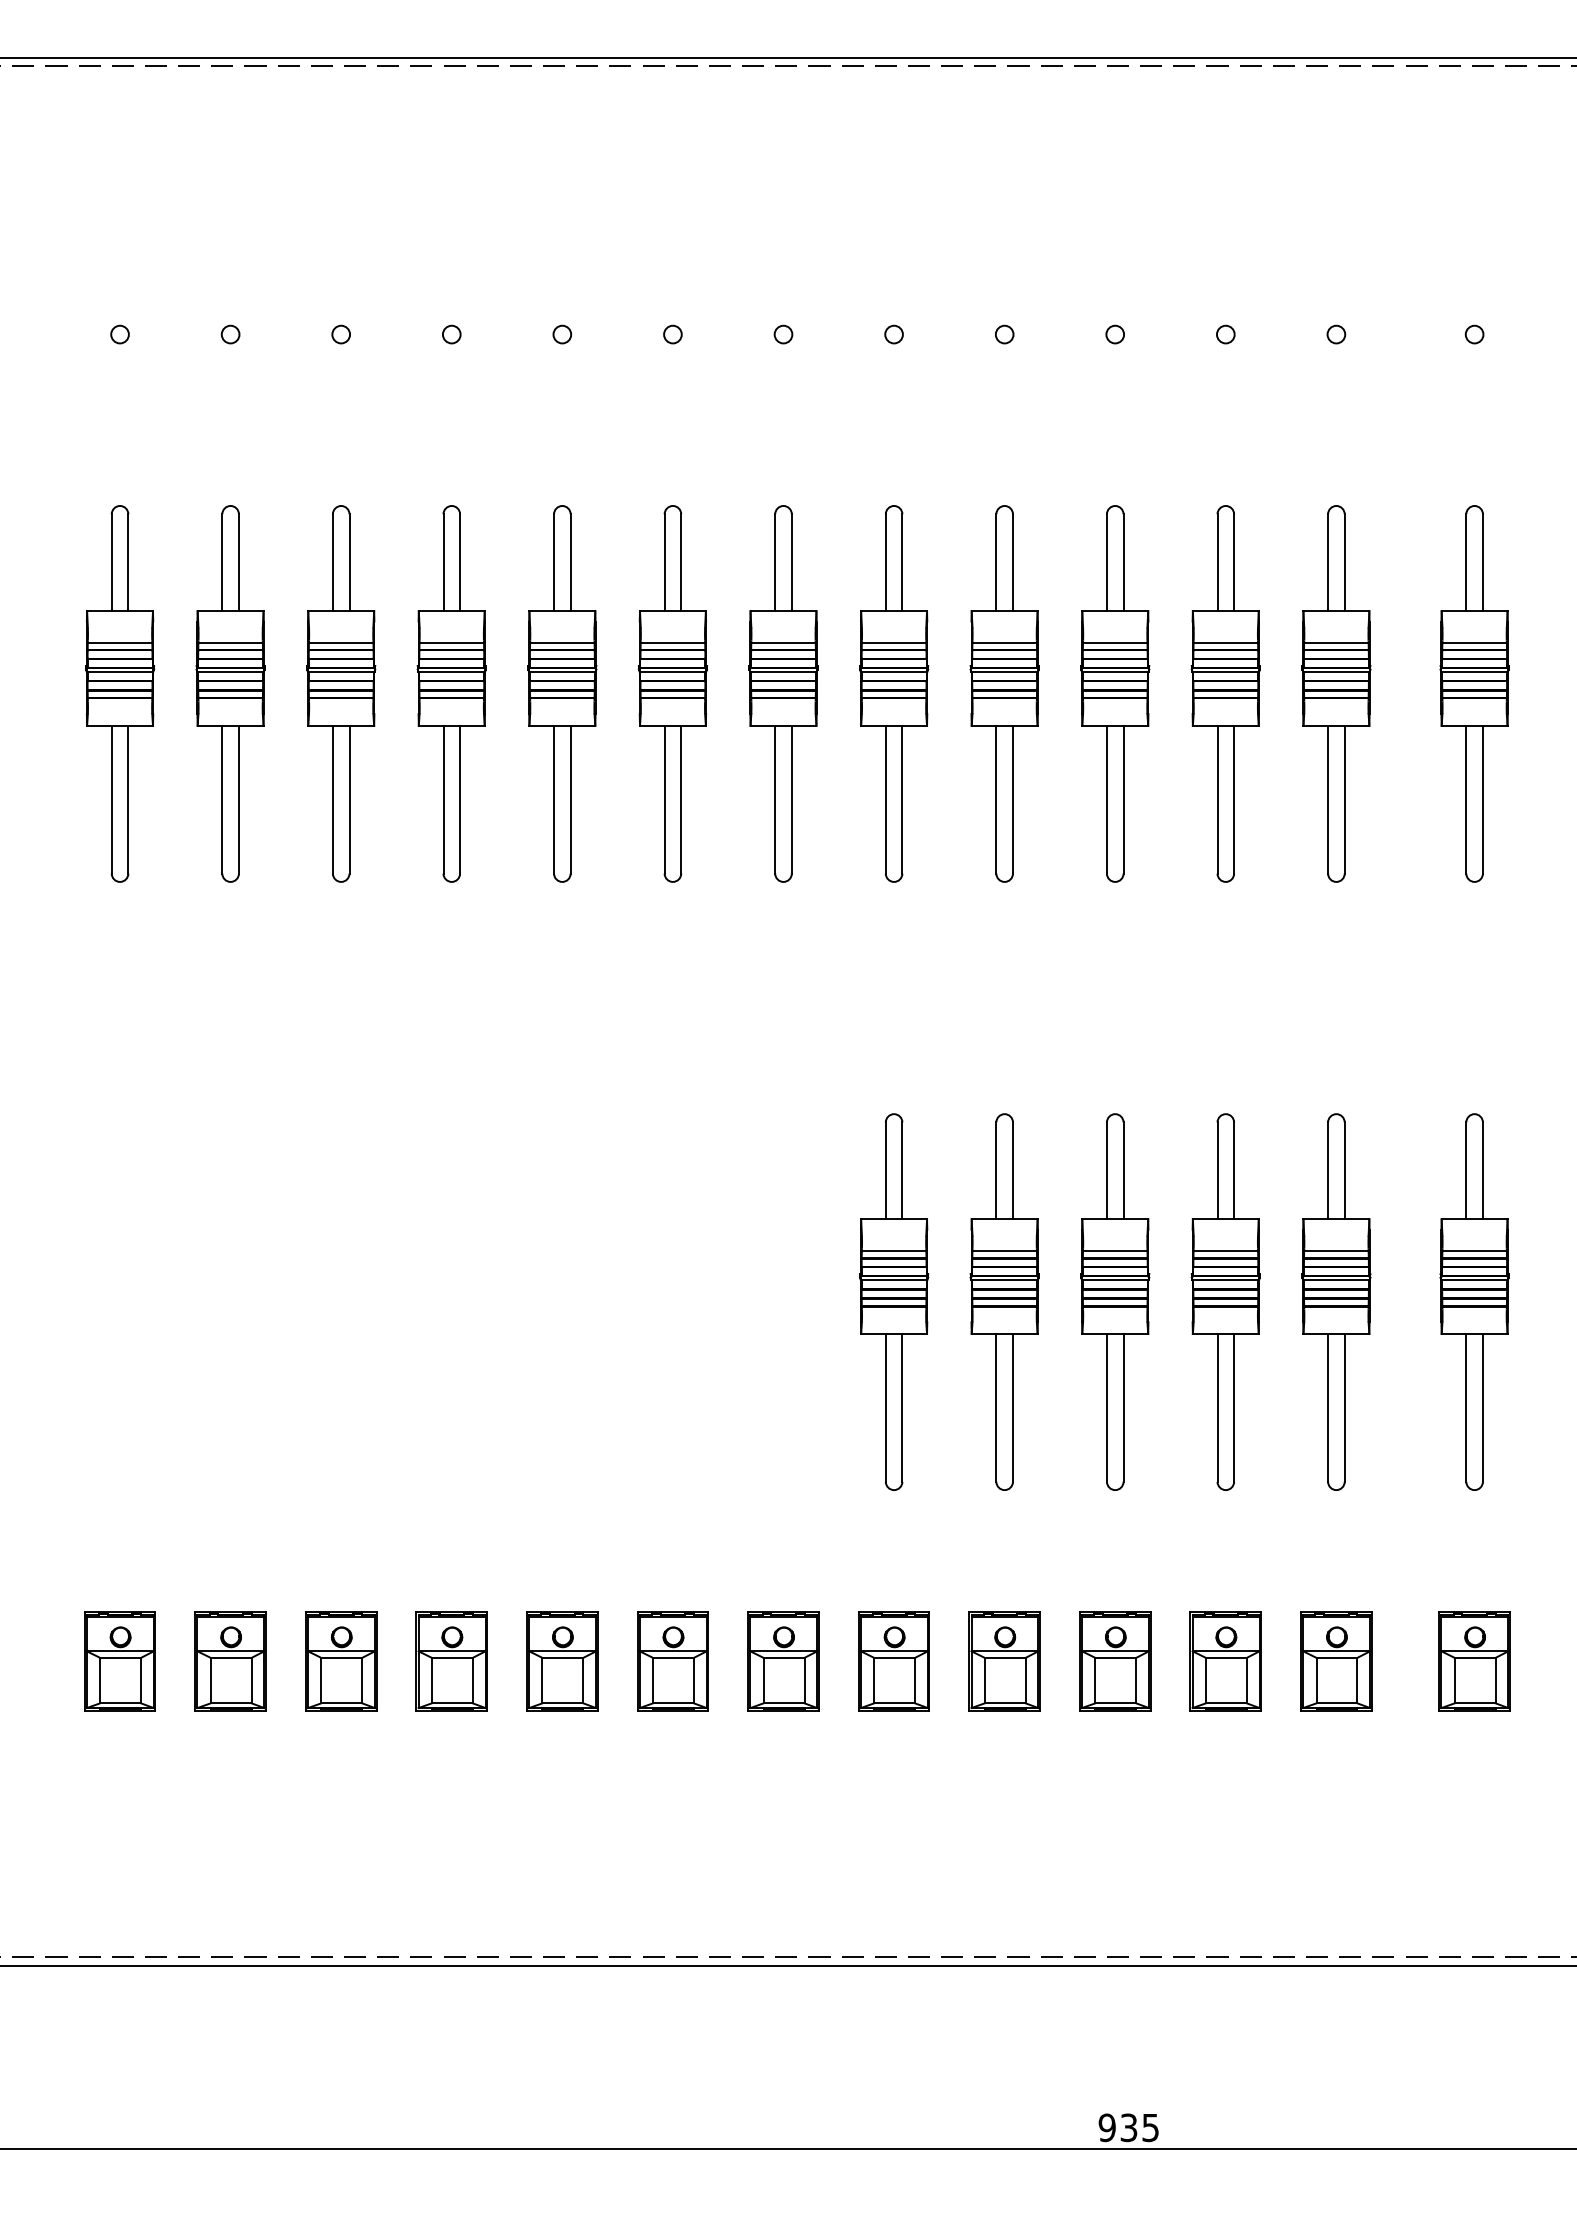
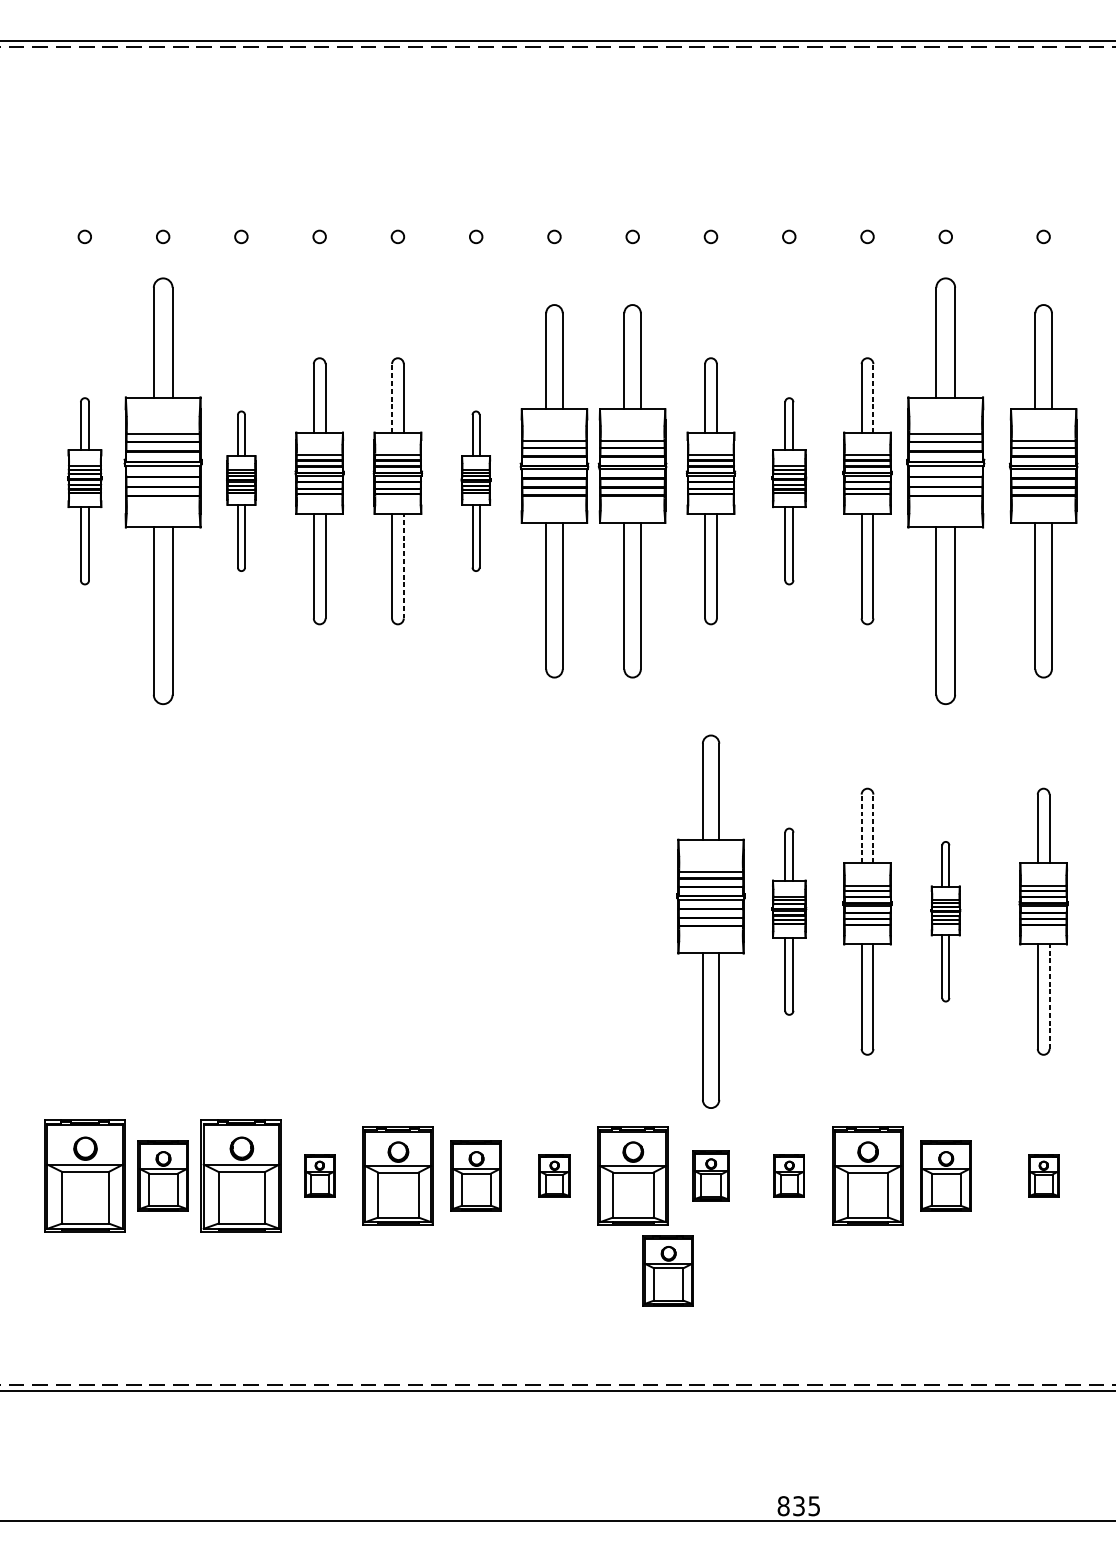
line: (554, 562) -> (392, 398), solid -> dashed
line: (1234, 562) -> (873, 398), solid -> dashed
part: (120, 693) -> (85, 490), size x0.7
part: (230, 693) -> (163, 490), size x1.6
part: (341, 693) -> (241, 490), size x0.6
part: (672, 693) -> (475, 490), size x0.6
part: (783, 693) -> (554, 490), size x1.4
part: (894, 693) -> (633, 490), size x1.4
part: (1115, 693) -> (789, 490), size x0.7
part: (1336, 693) -> (945, 490), size x1.6
part: (1474, 693) -> (1043, 490), size x1.4
line: (570, 799) -> (403, 565), solid -> dashed
line: (1217, 1170) -> (861, 828), solid -> dashed
line: (1234, 1170) -> (873, 828), solid -> dashed
part: (894, 1301) -> (633, 921), removed
part: (1004, 1301) -> (710, 921), size x1.4
part: (1115, 1301) -> (789, 921), size x0.7
part: (1336, 1301) -> (945, 921), size x0.6
line: (1482, 1407) -> (1049, 996), solid -> dashed
part: (119, 1661) -> (84, 1176), size x1.6
part: (341, 1661) -> (241, 1176), size x1.6
part: (451, 1661) -> (319, 1176), size x0.6
part: (562, 1661) -> (398, 1176), size x1.4
part: (783, 1661) -> (554, 1176), size x0.6
part: (893, 1661) -> (632, 1176), size x1.4
part: (1004, 1661) -> (710, 1176), size x0.7
part: (1115, 1661) -> (789, 1176), size x0.6
part: (1225, 1661) -> (867, 1176), size x1.4
part: (1474, 1661) -> (1043, 1176), size x0.6
part: (944, 1795) -> (668, 1270), added
text: (1106, 2127) -> (783, 1505), 935 -> 835

